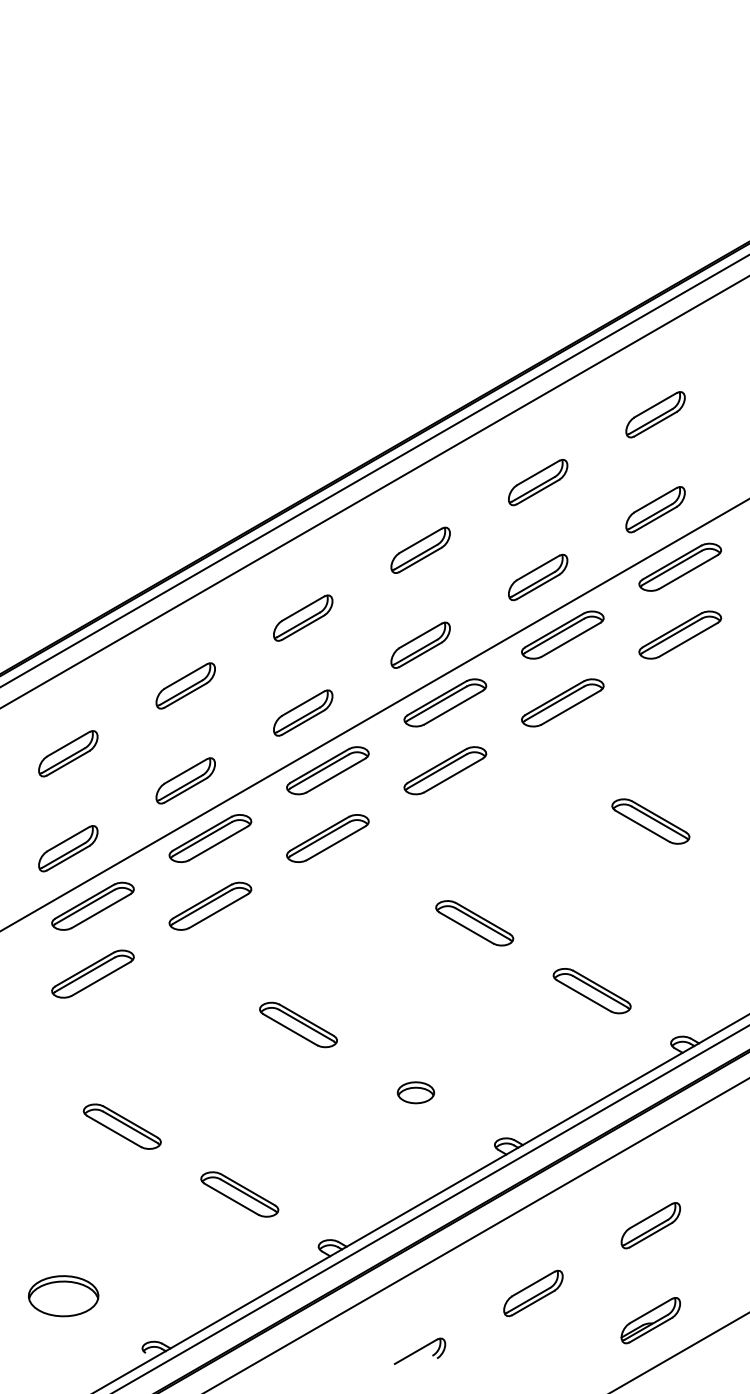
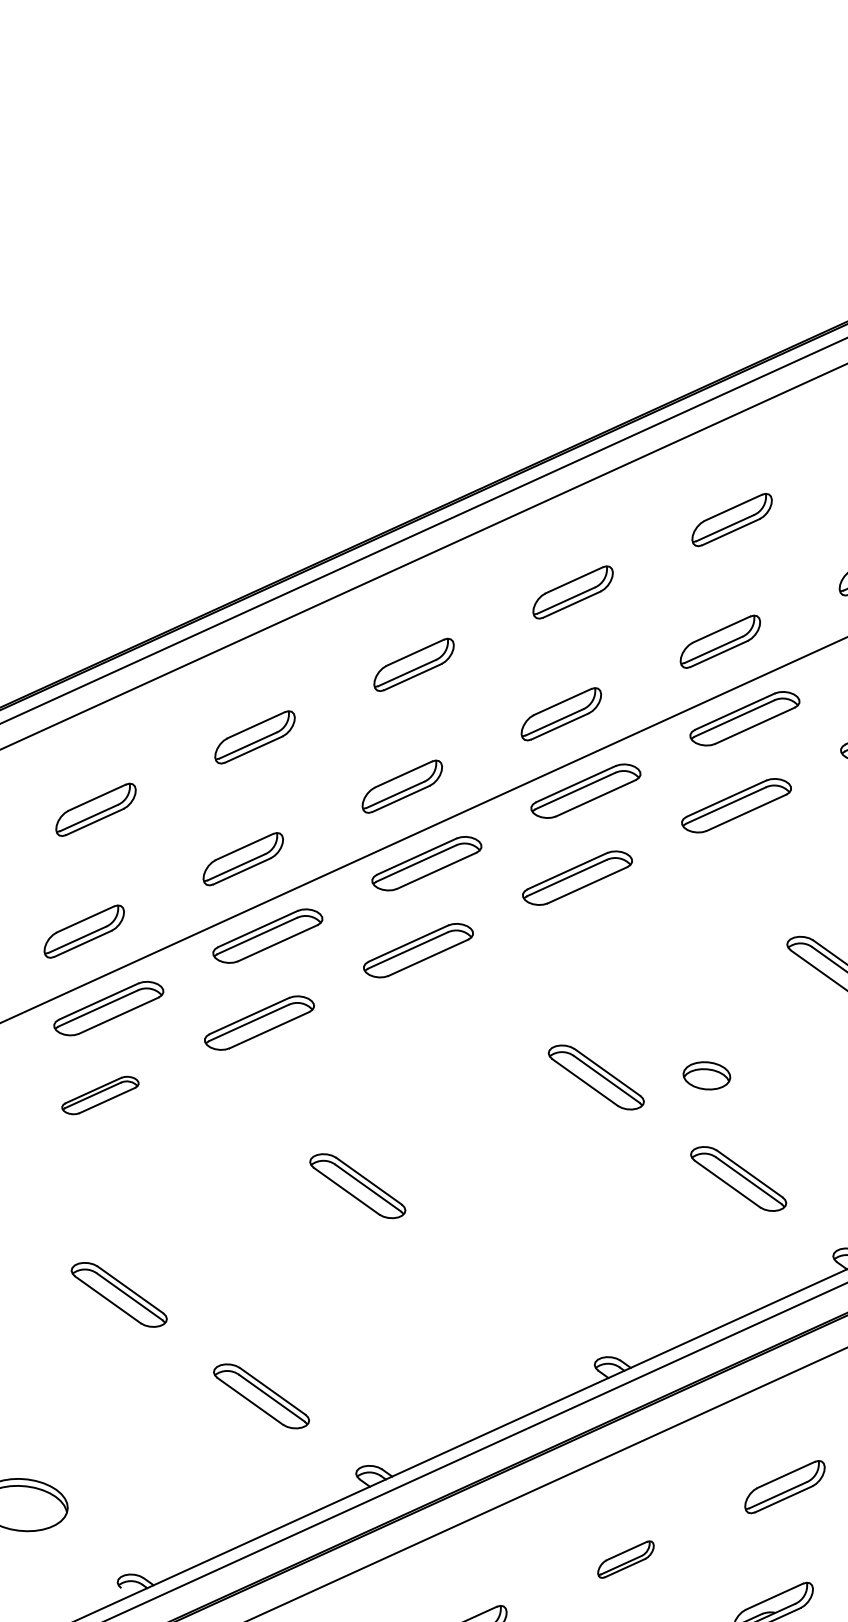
part: (92, 973) -> (99, 1094), size x0.7
part: (415, 1092) -> (706, 1075), moved
part: (533, 1293) -> (626, 1559), size x0.7

